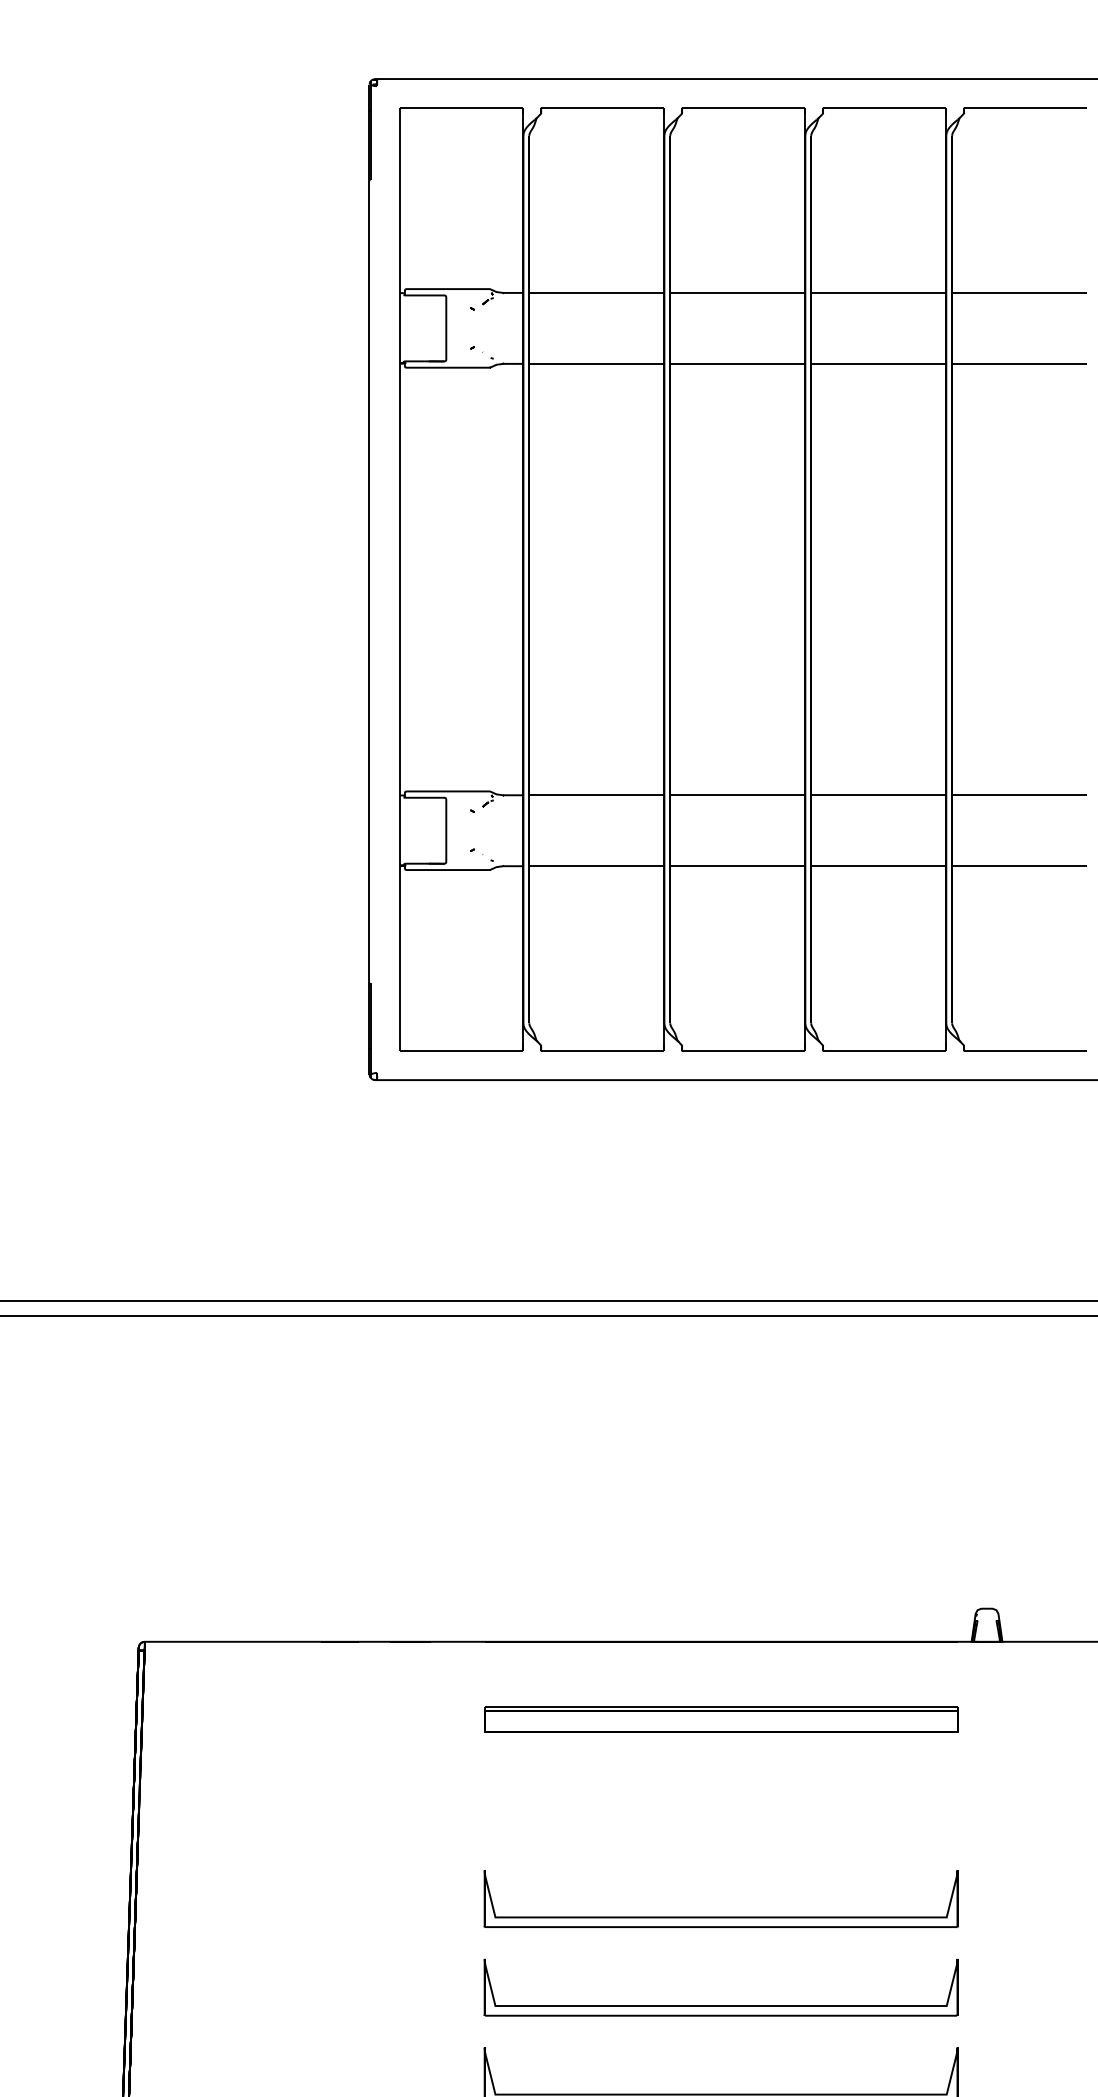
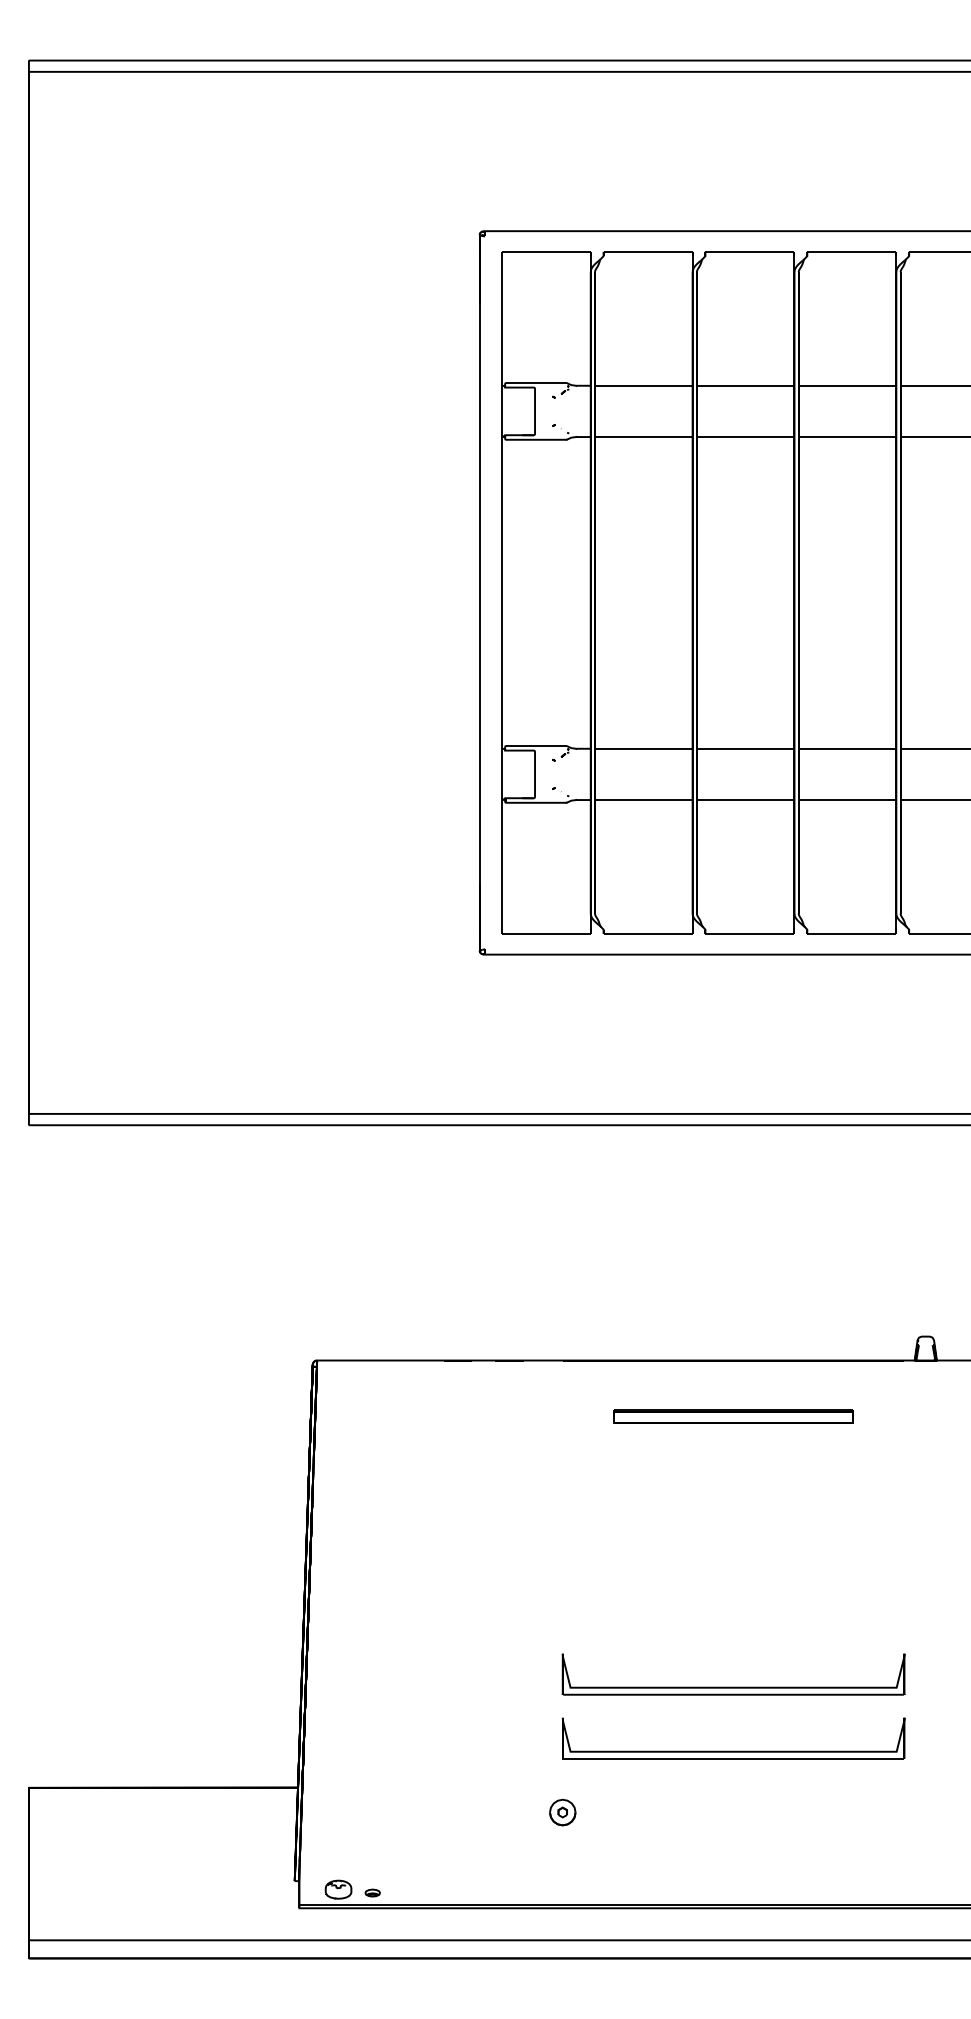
part: (720, 1717) -> (733, 1415), size x0.7
part: (720, 1915) -> (733, 1558), removed
part: (720, 2004) -> (733, 1622), removed

